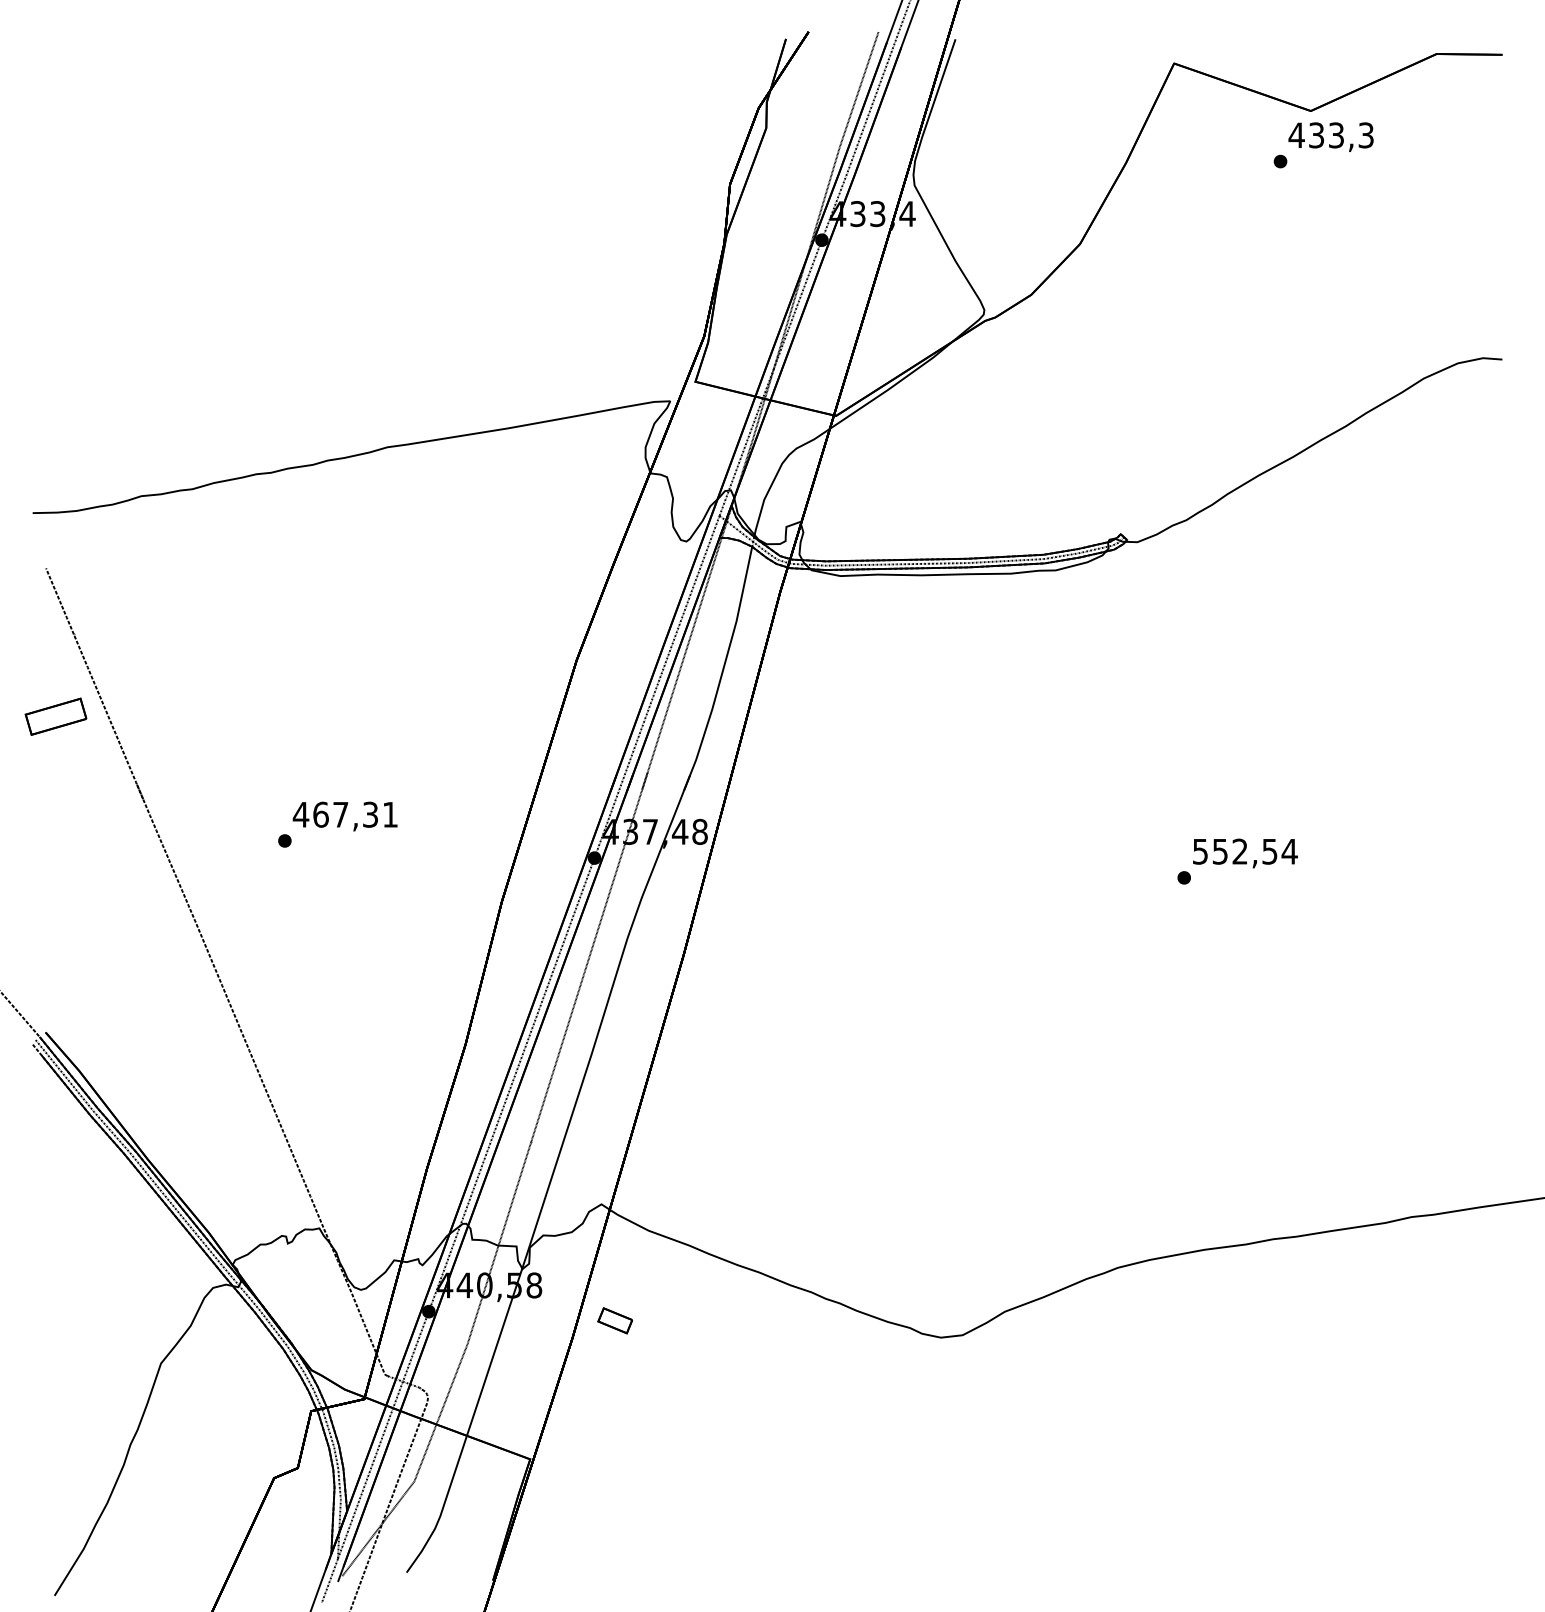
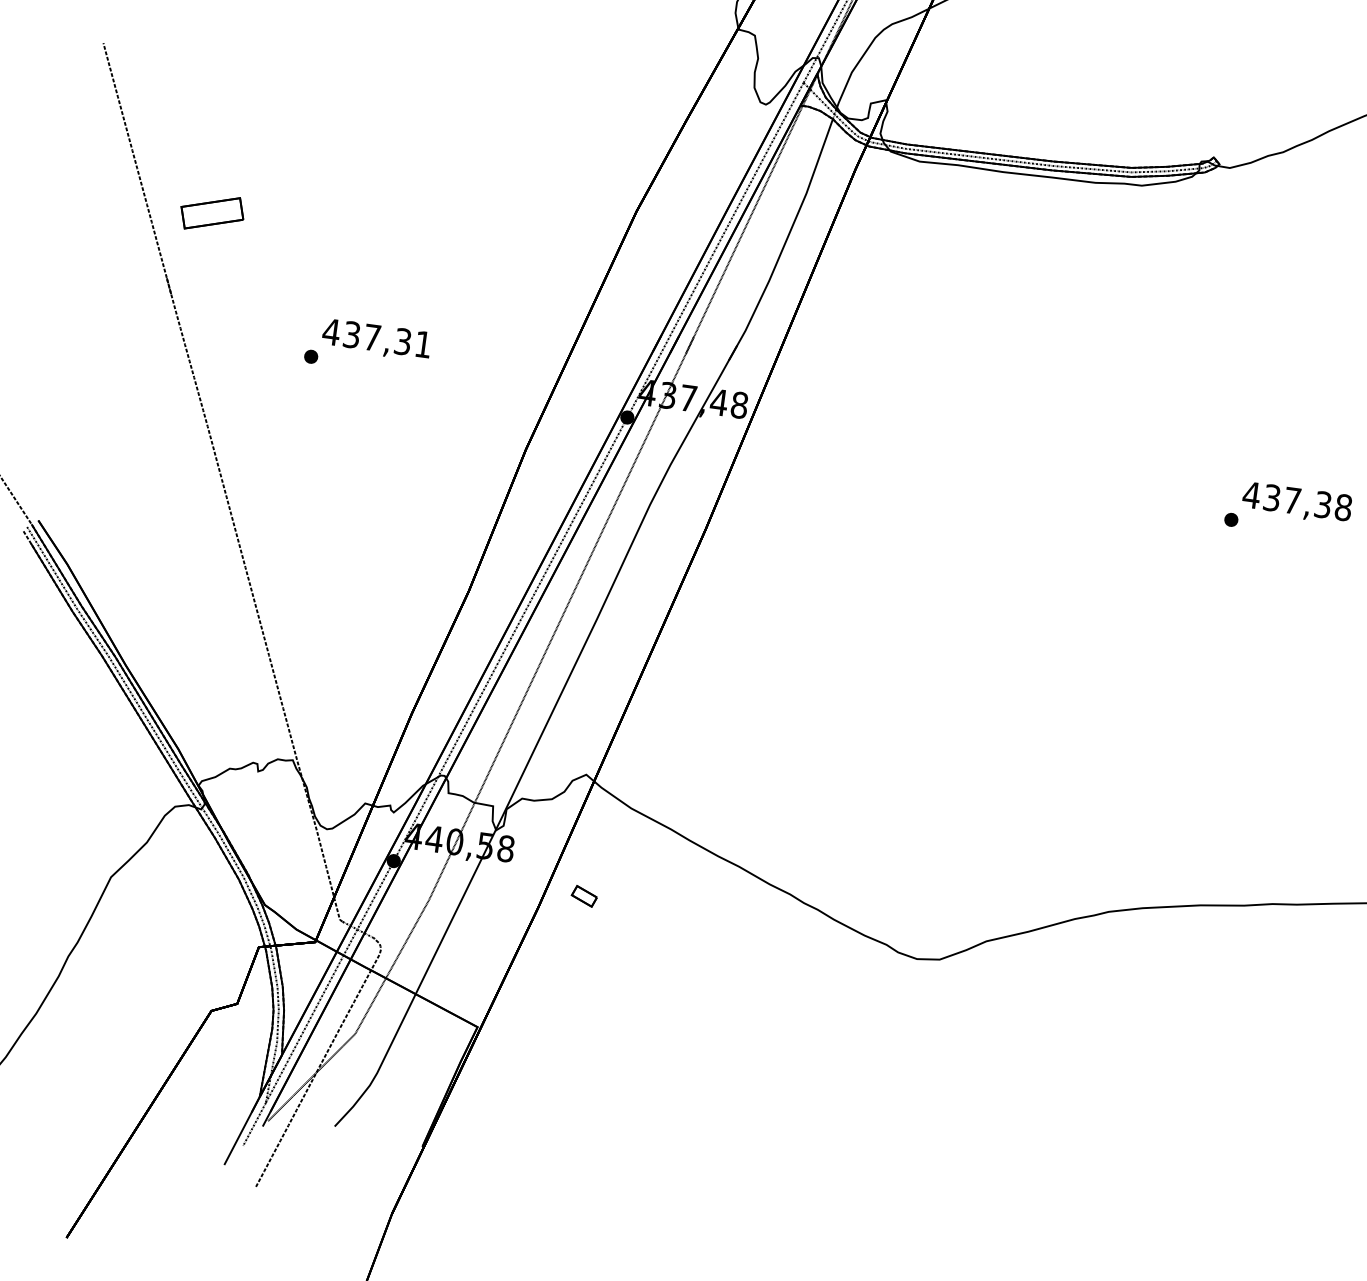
part: (55, 716) -> (211, 212), moved
text: (320, 814) -> (351, 334), 467,31 -> 437,31
text: (1244, 851) -> (1296, 501), 552,54 -> 437,38
part: (615, 1320) -> (584, 896), size x0.71

